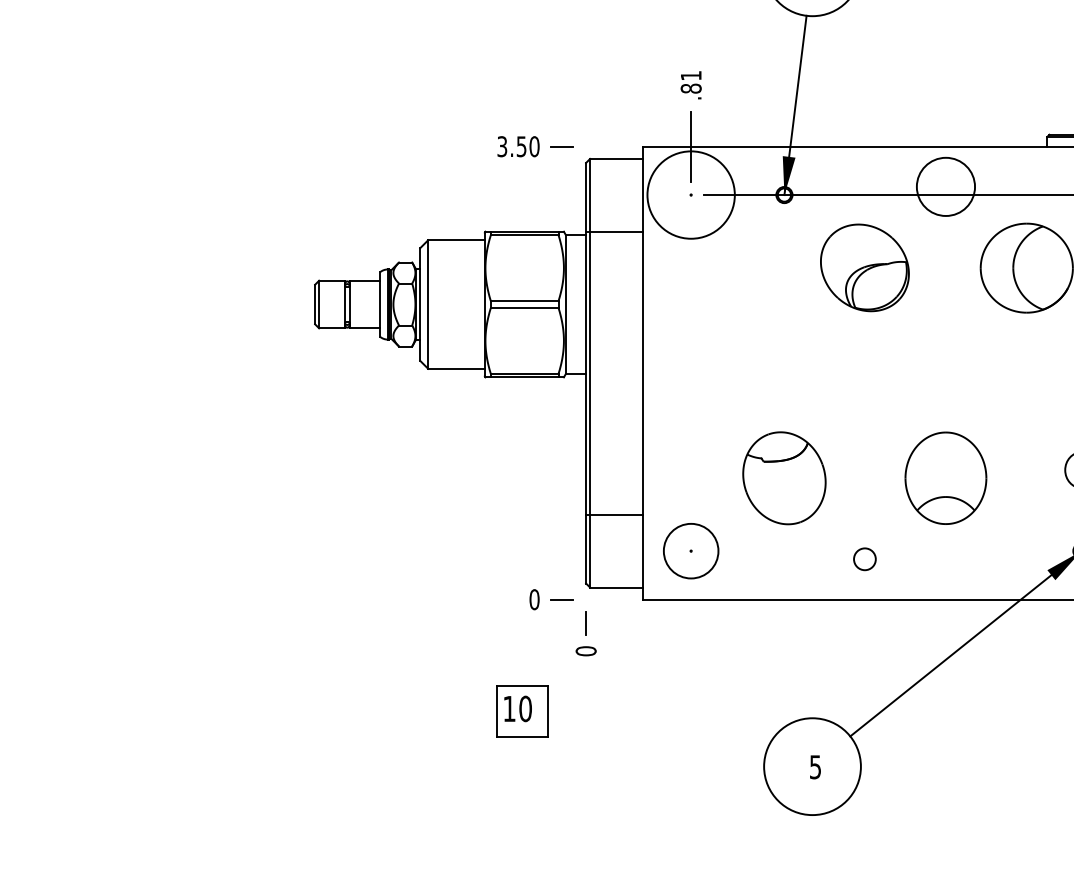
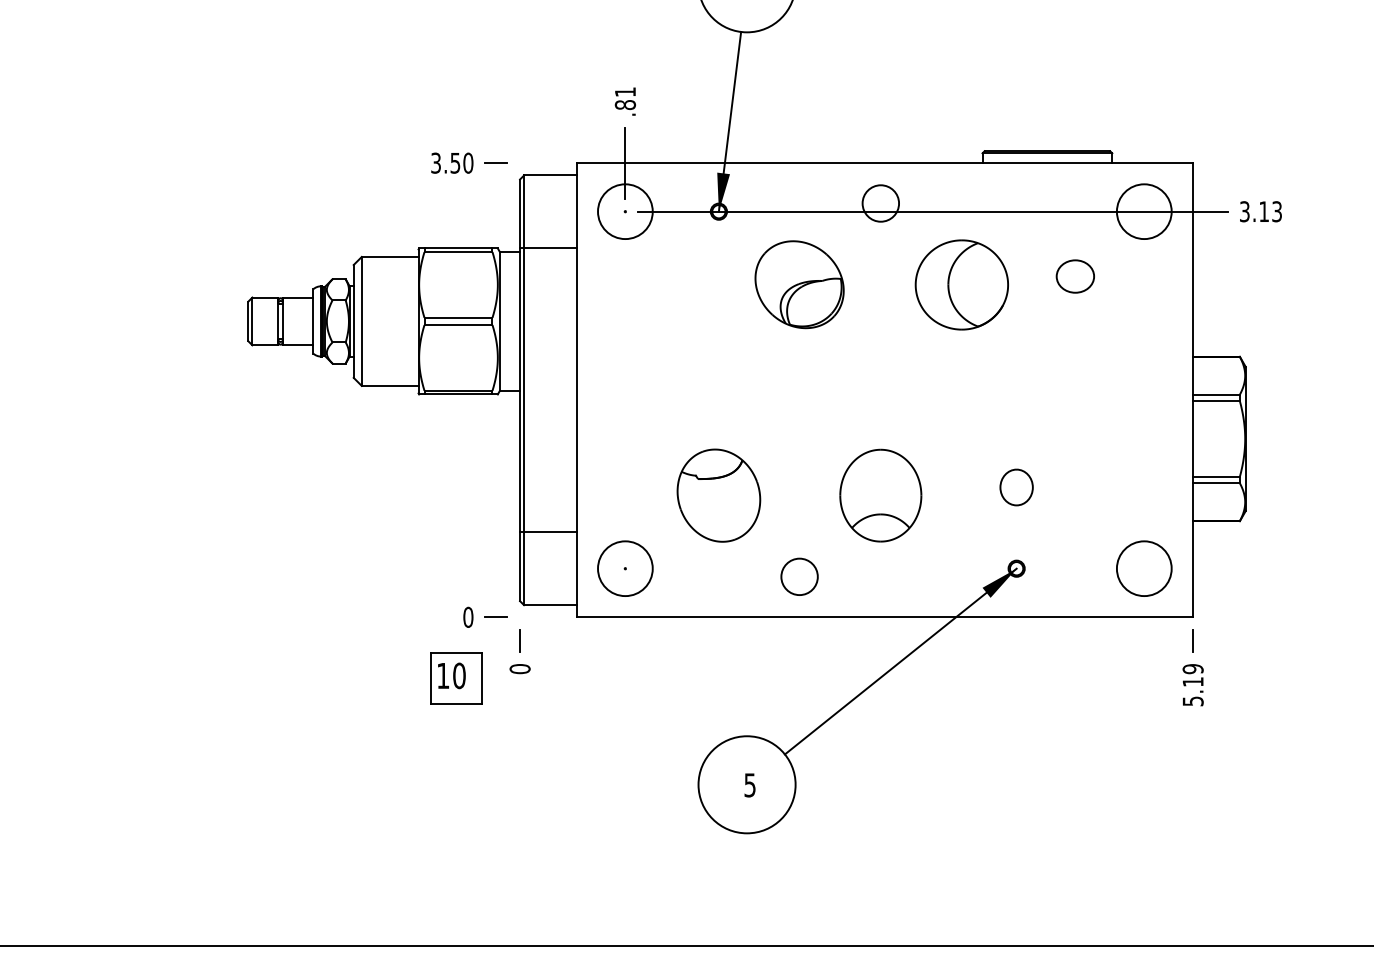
circle: (945, 186) -> (880, 203), size x0.62
circle: (691, 194) -> (625, 211), size x0.62
circle: (864, 558) -> (799, 576), size x1.67
part: (522, 711) -> (456, 678), moved

